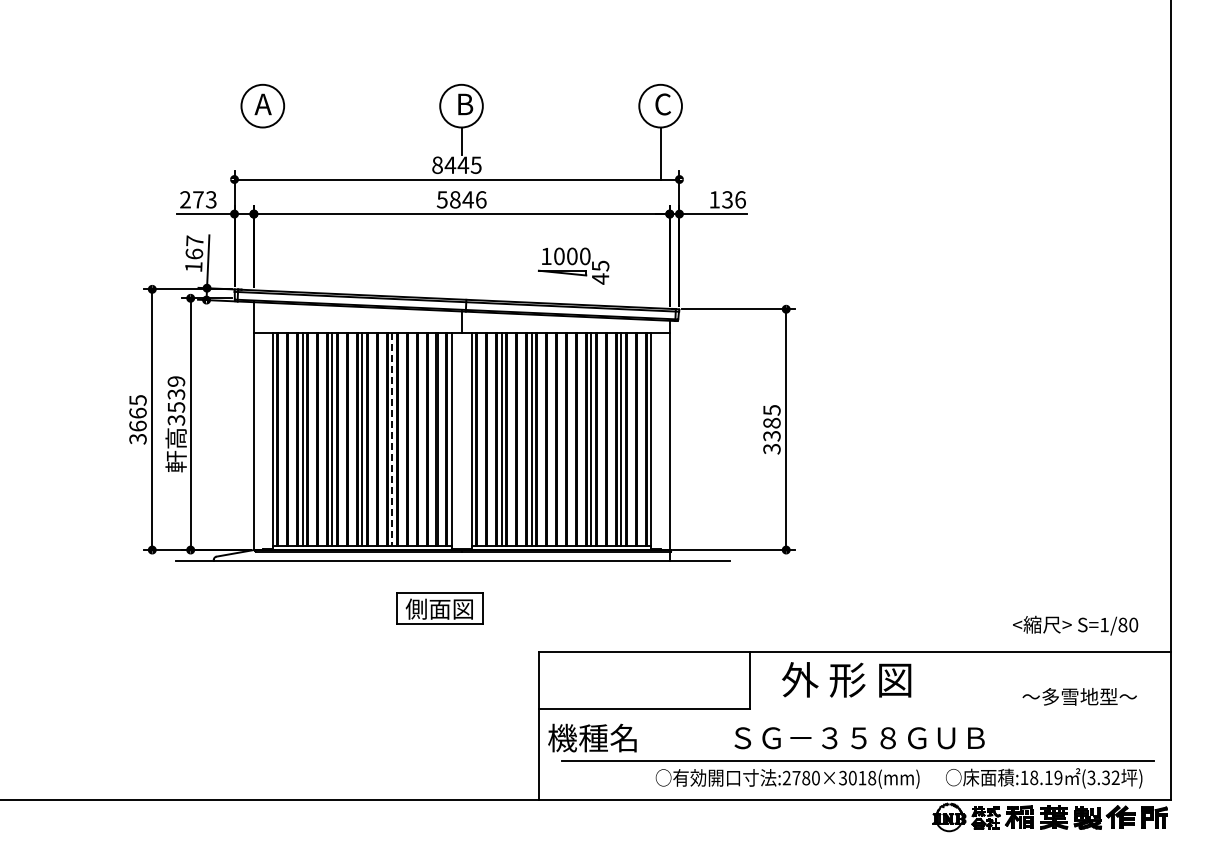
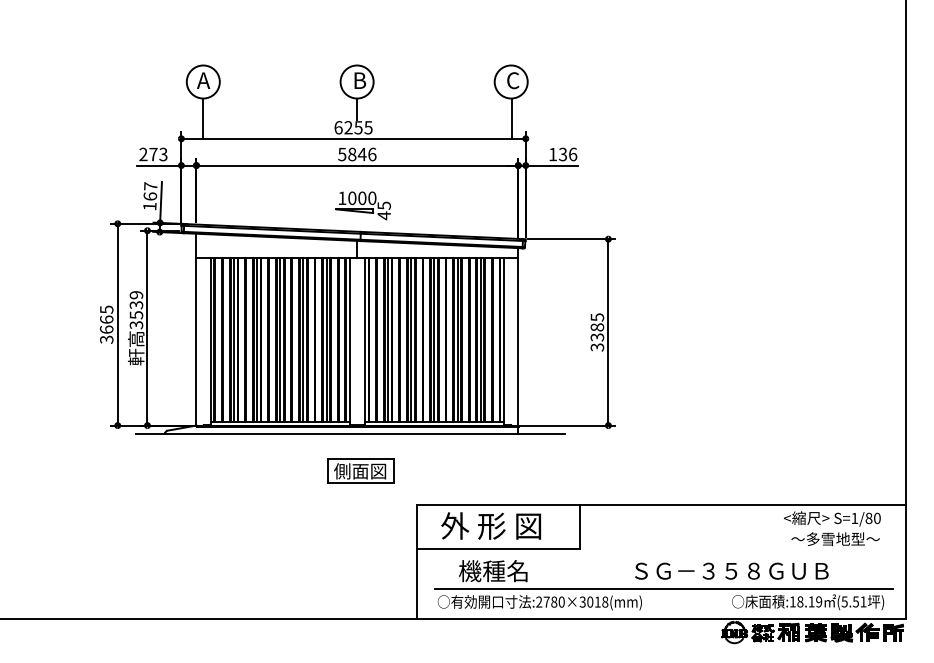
line: (262, 153) -> (203, 118), added
text: (450, 165) -> (348, 127), 8445 -> 6255
part: (573, 265) -> (363, 205), moved
line: (422, 439) -> (326, 340), added
line: (561, 439) -> (434, 340), added
line: (392, 440) -> (303, 340), dashed -> solid
part: (439, 608) -> (360, 470), moved
text: (1075, 625) -> (832, 518), moved
text: (846, 679) -> (490, 525), moved
text: (592, 737) -> (493, 570), moved
text: (859, 738) -> (731, 571), moved
text: (1103, 777) -> (854, 601), (3.32 -> (5.51
text: (787, 778) -> (539, 602), moved

